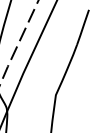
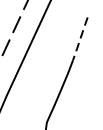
line: (83, 27) -> (80, 39), solid -> dashed

